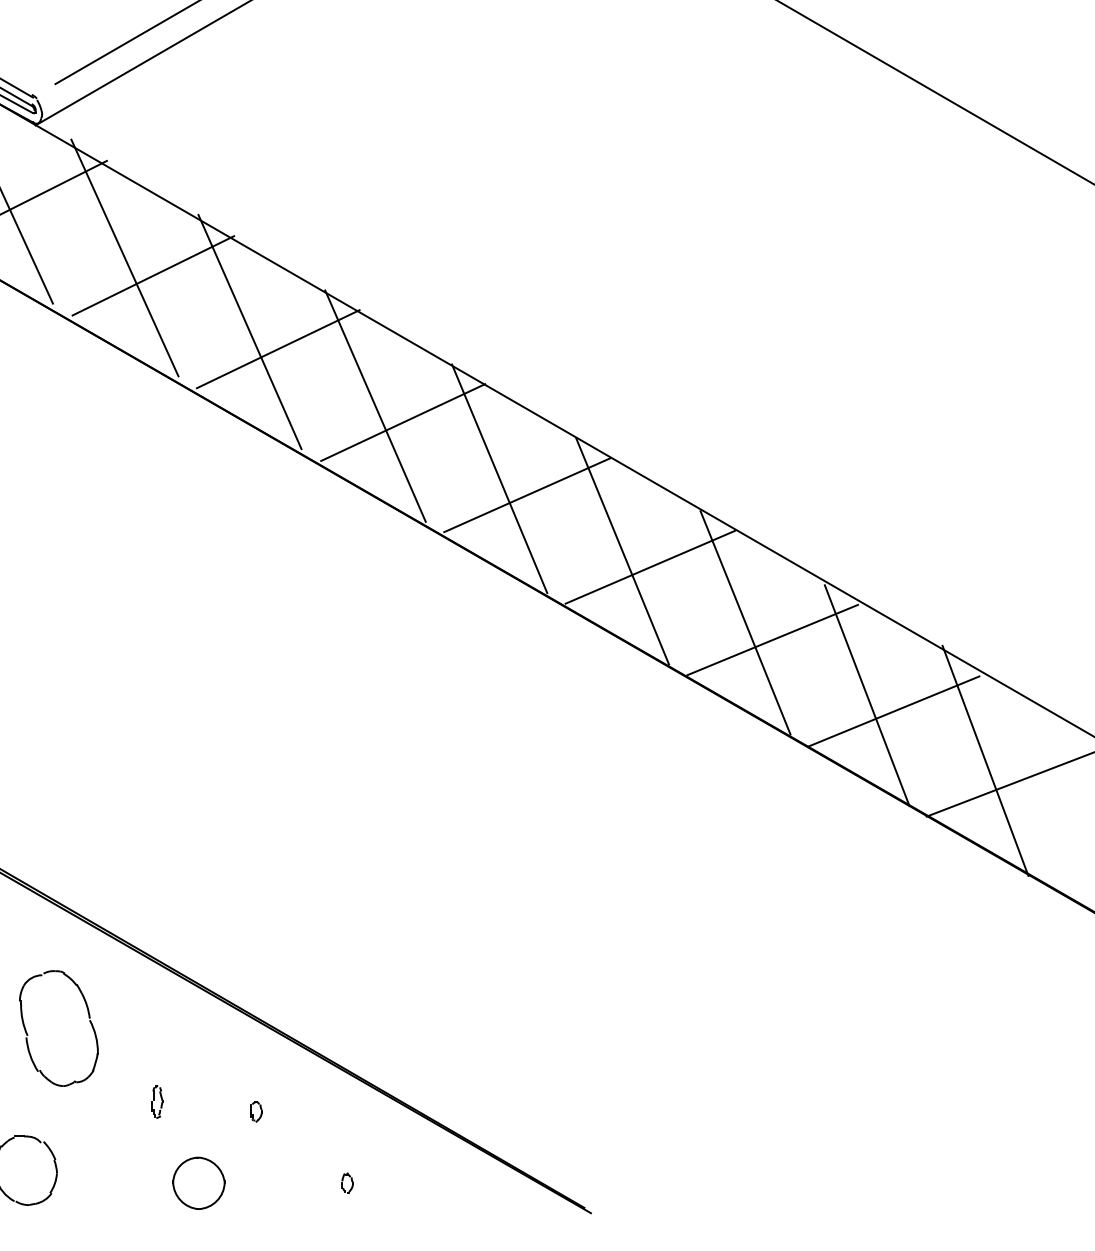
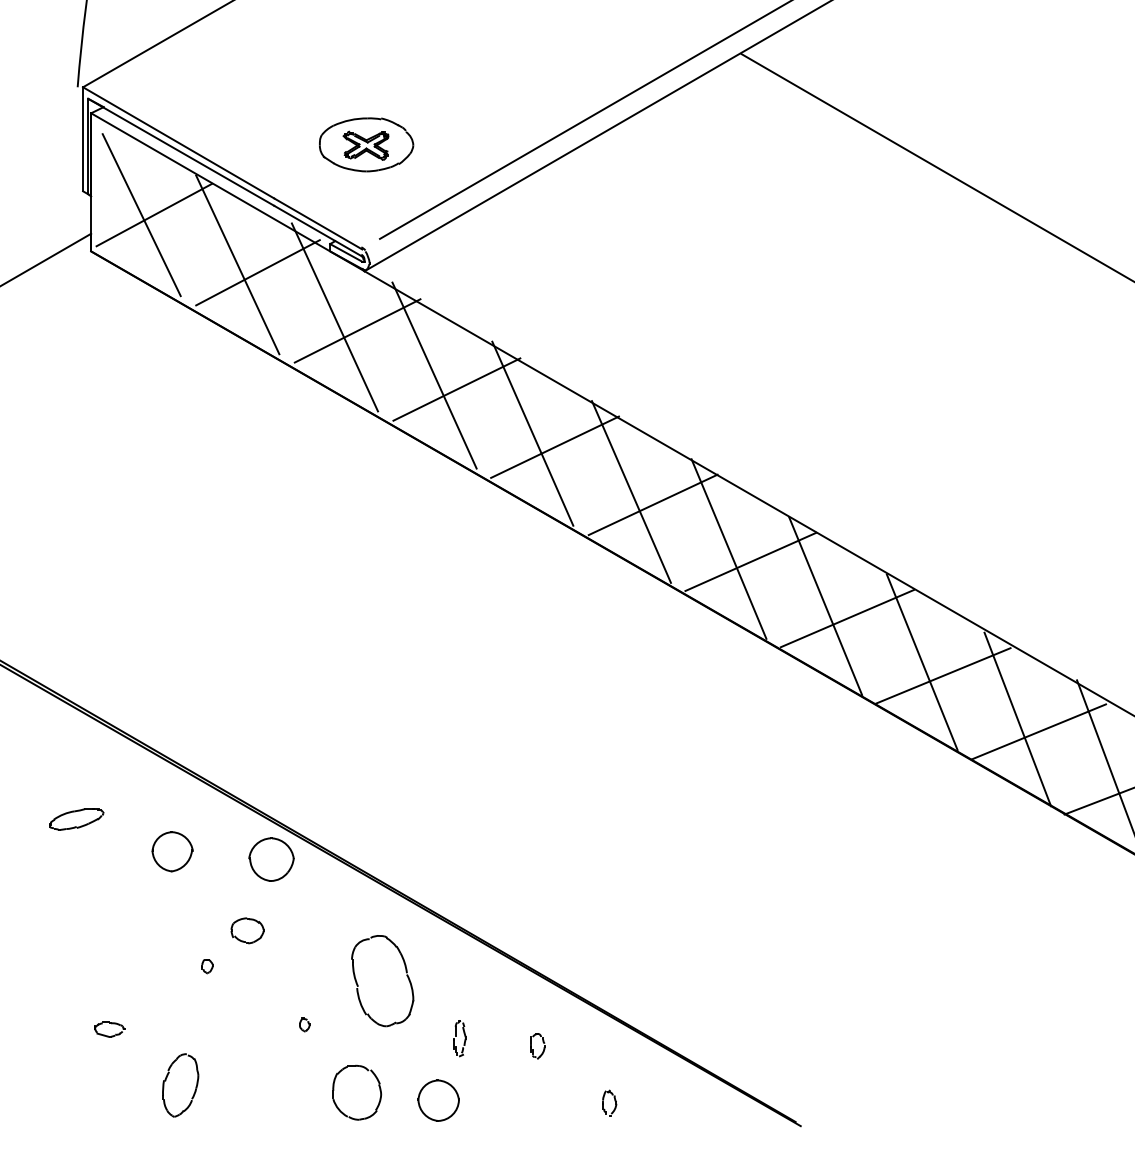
part: (156, 1101) -> (459, 1038), size x1.4
part: (255, 1111) -> (537, 1046), size x1.6
part: (347, 1181) -> (609, 1101), size x1.6
part: (198, 1183) -> (438, 1100), moved

